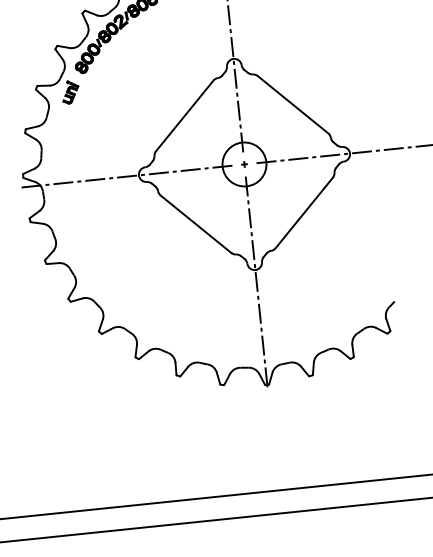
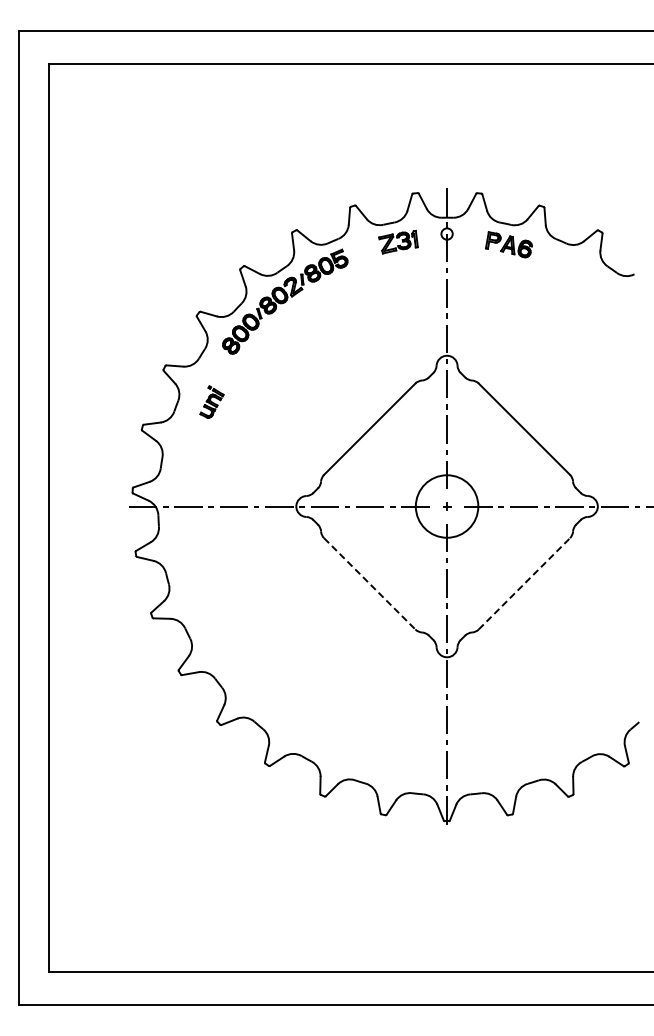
part: (70, 91) -> (211, 401), moved
line: (304, 212) -> (524, 583), solid -> dashed
line: (195, 223) -> (369, 583), solid -> dashed

